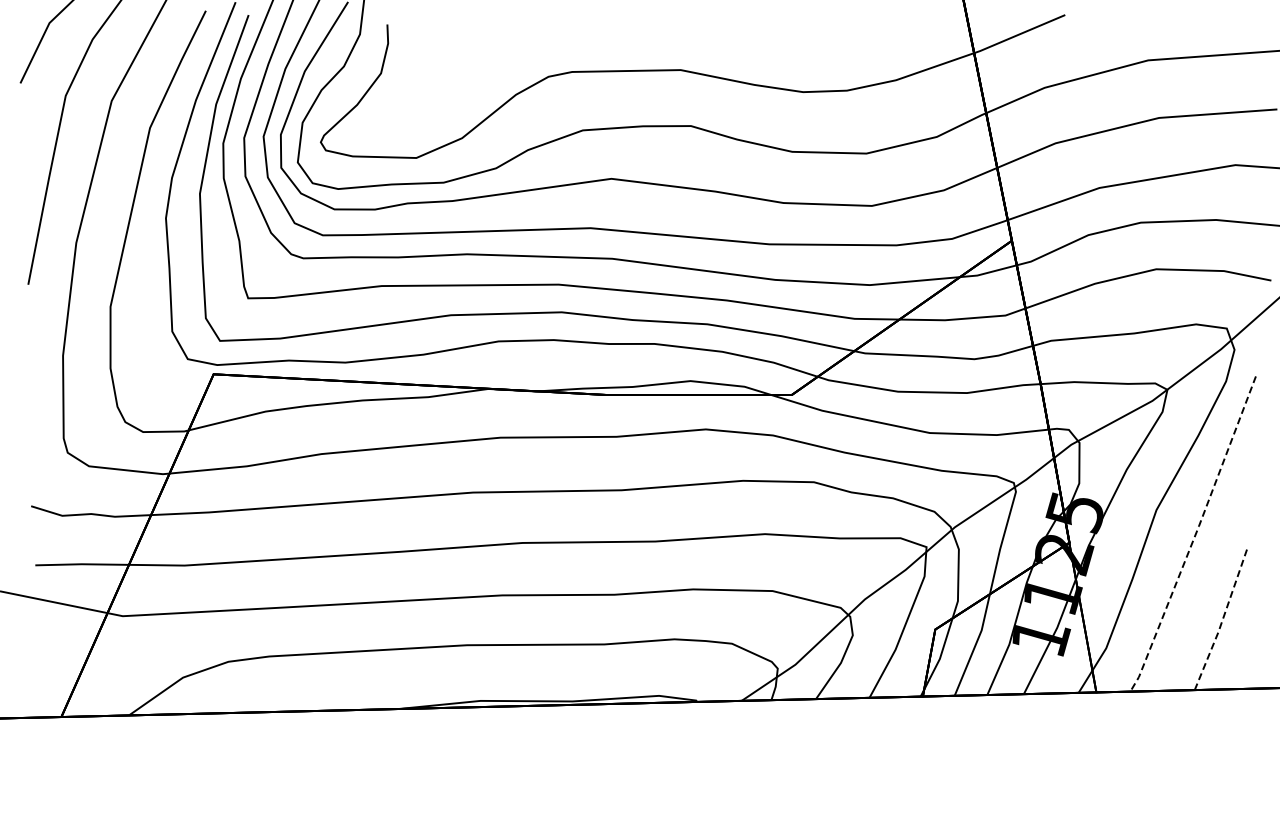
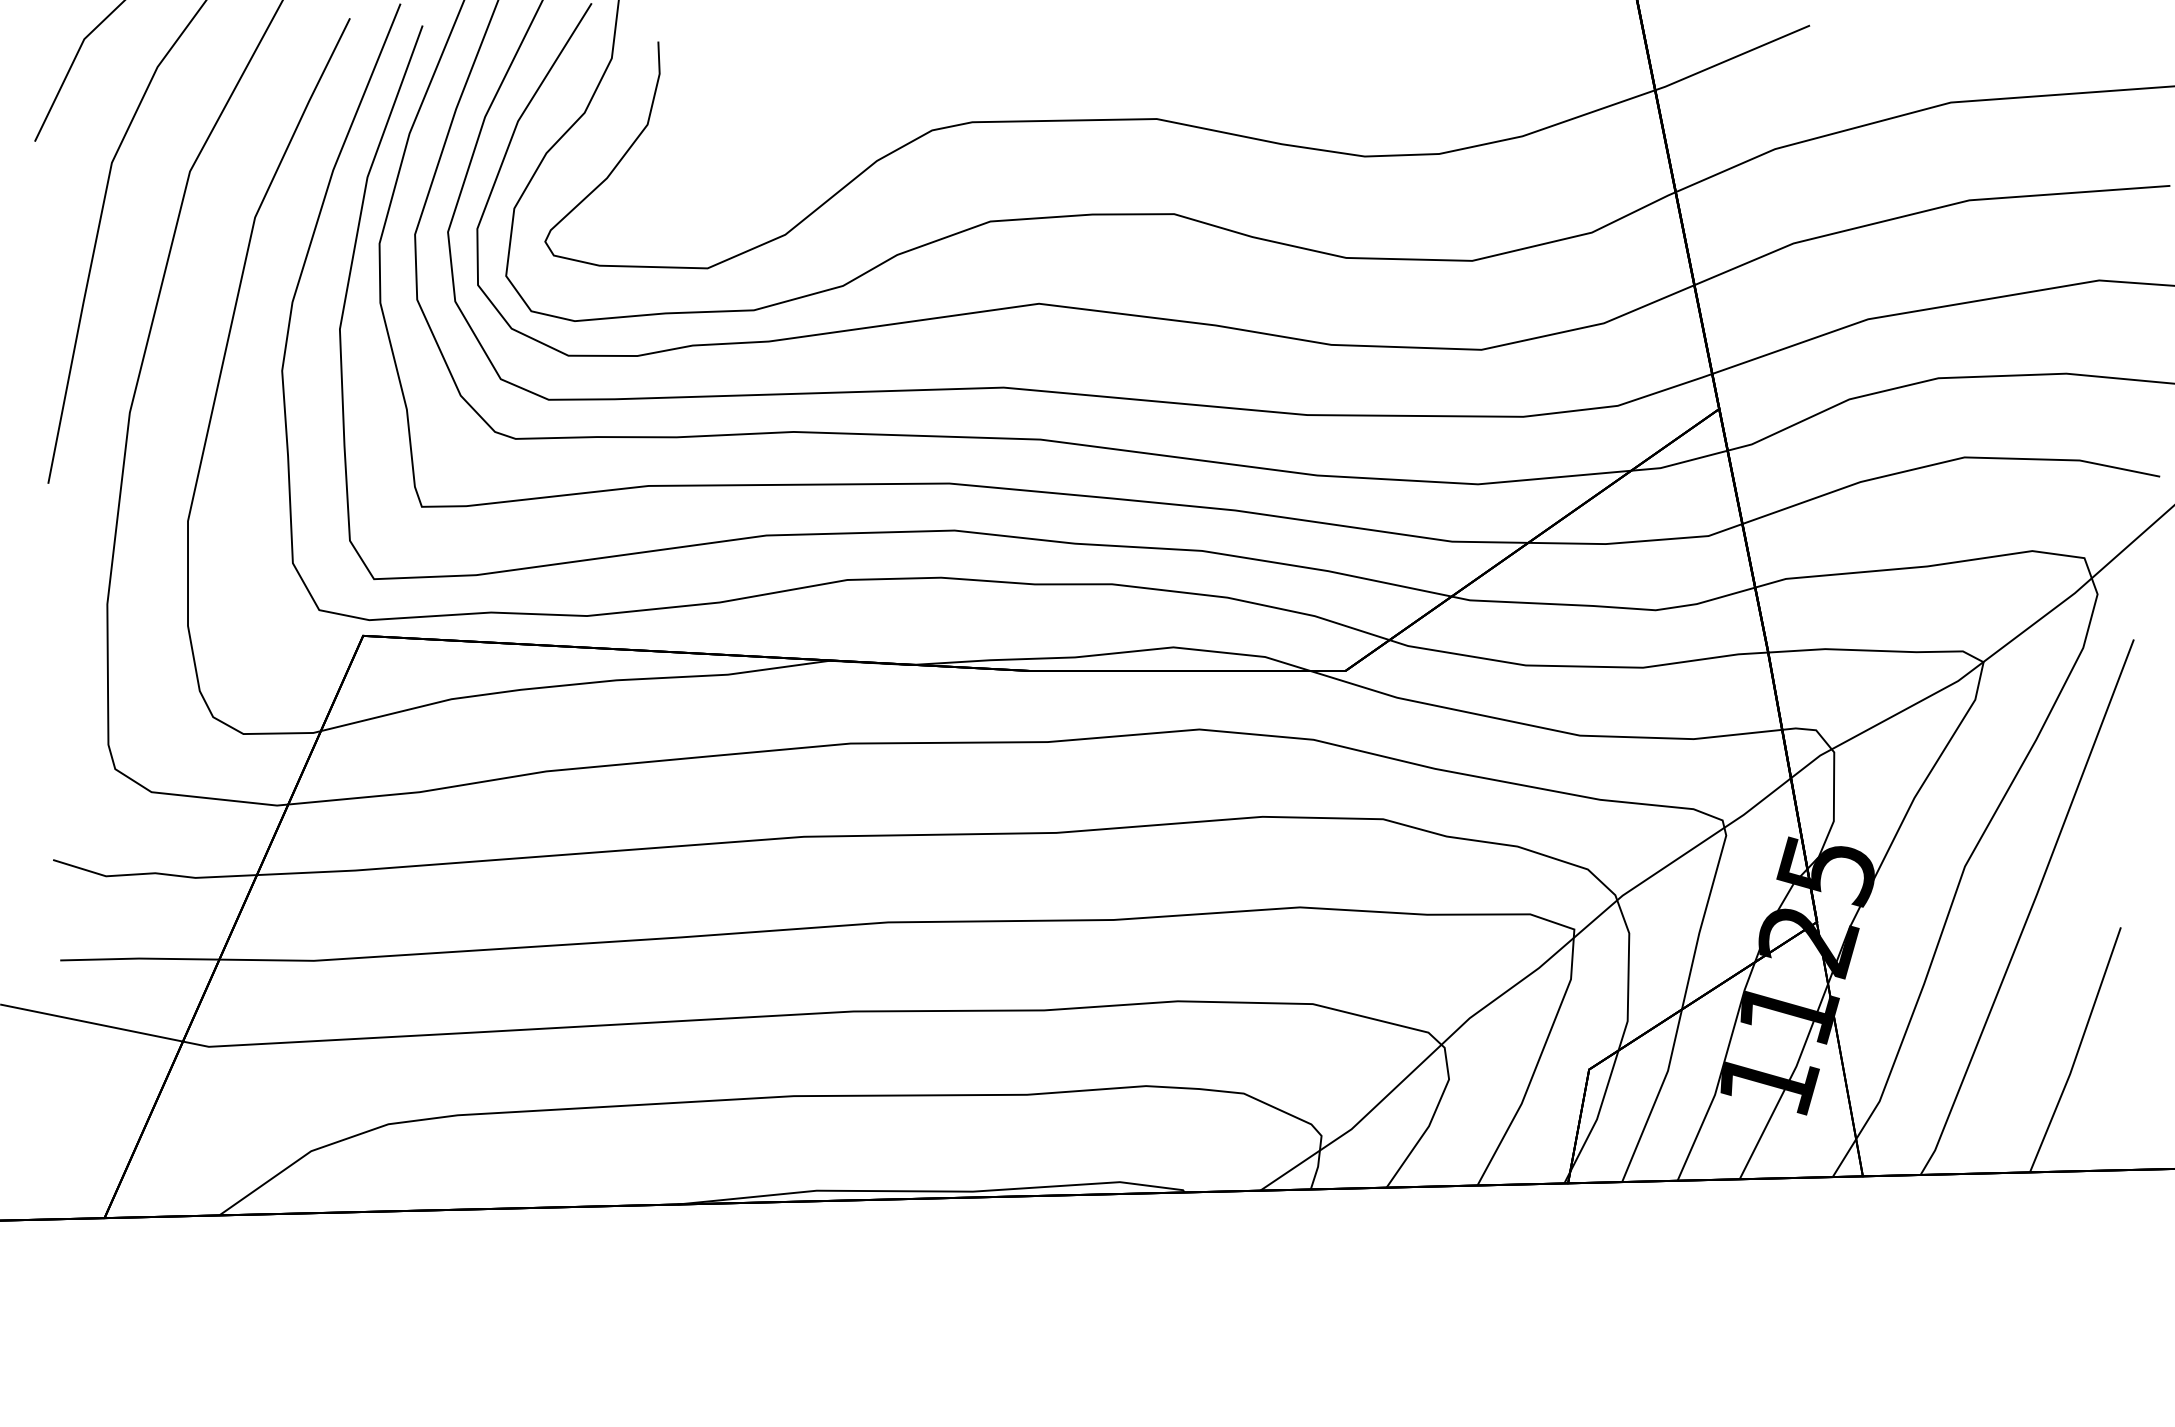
line: (1195, 535) -> (2031, 909), dashed -> solid
line: (1222, 619) -> (2077, 1052), dashed -> solid

